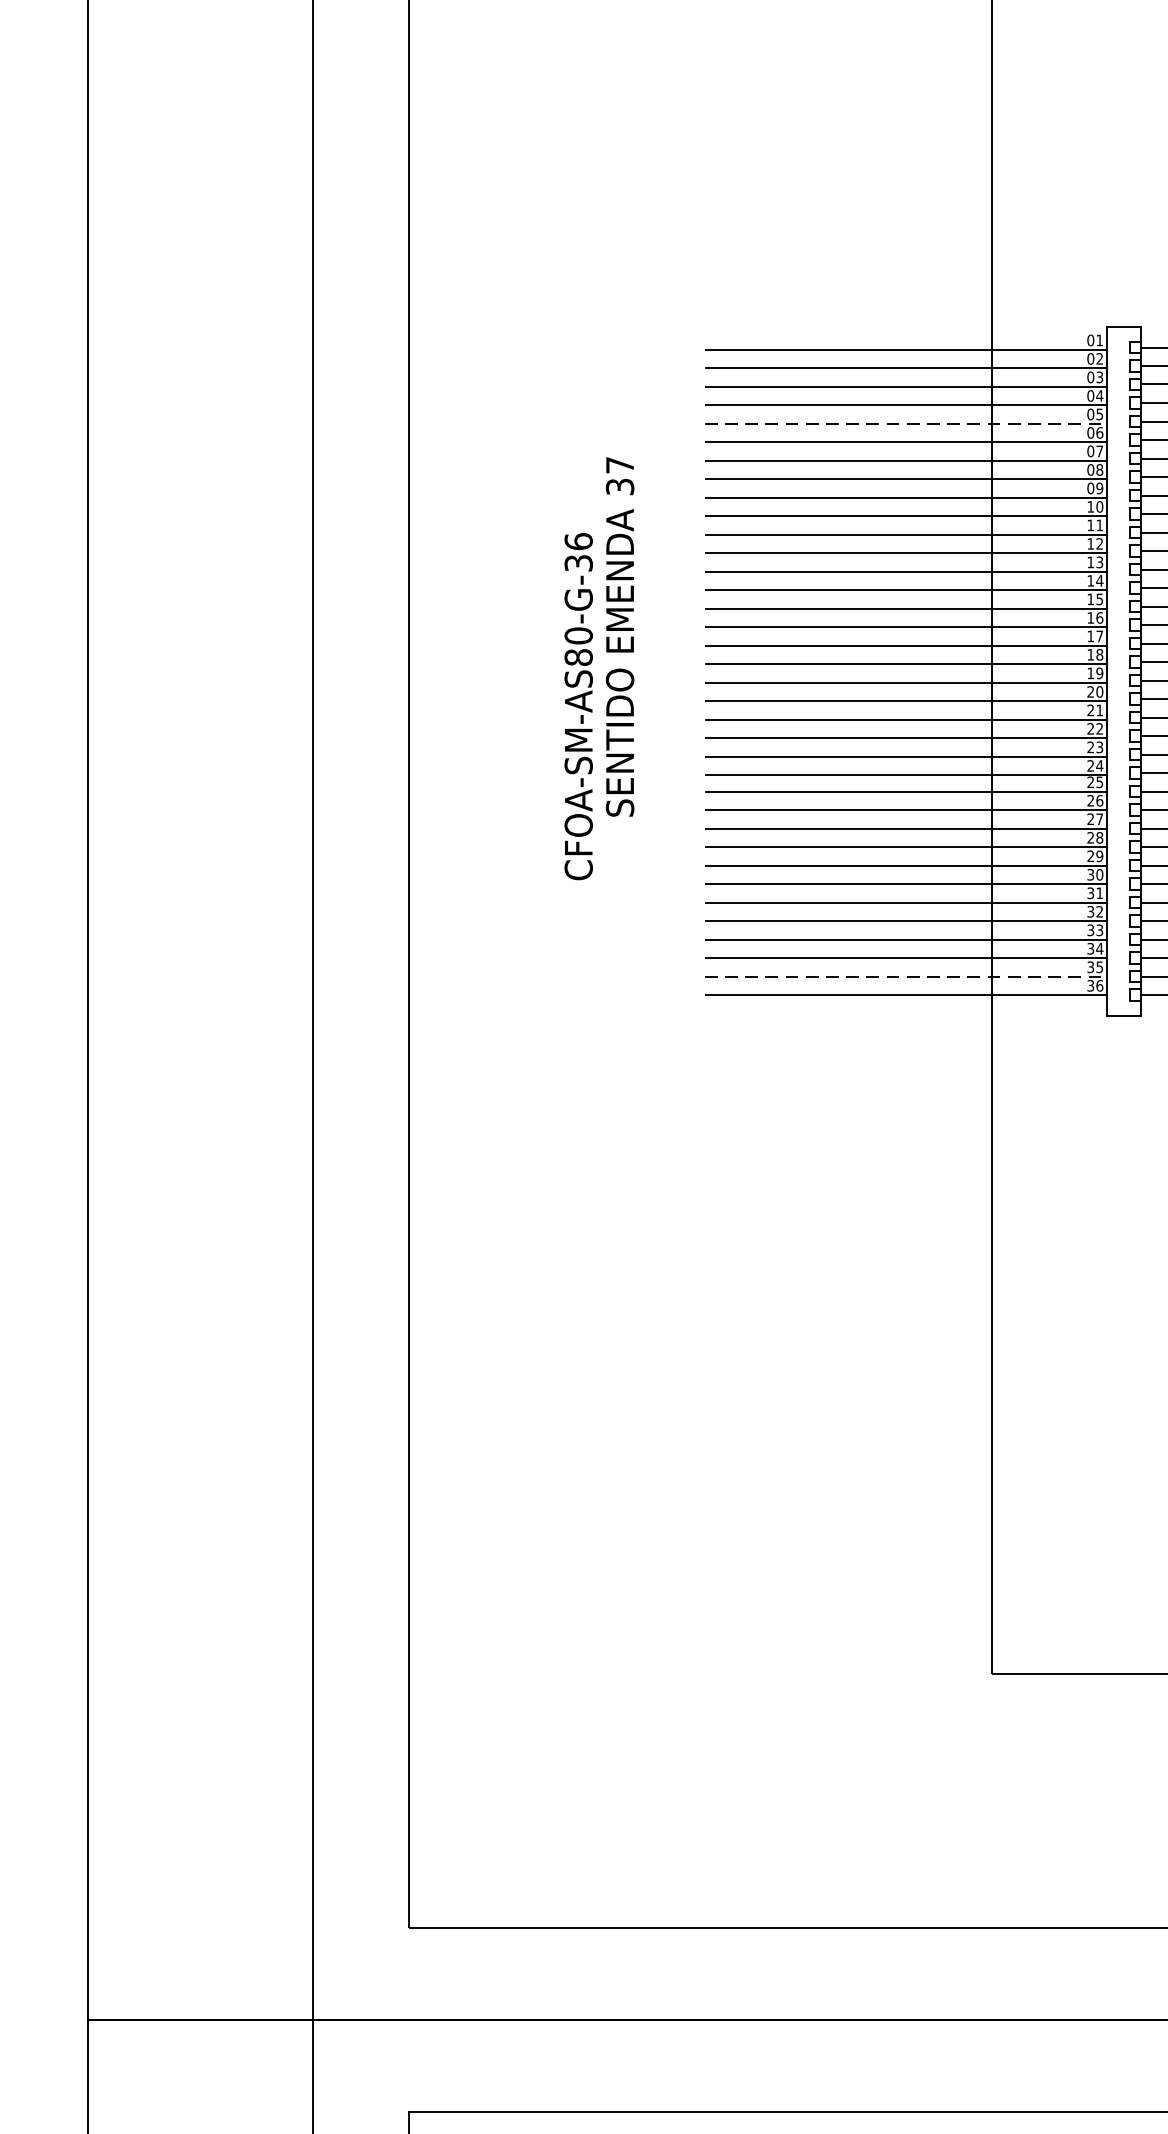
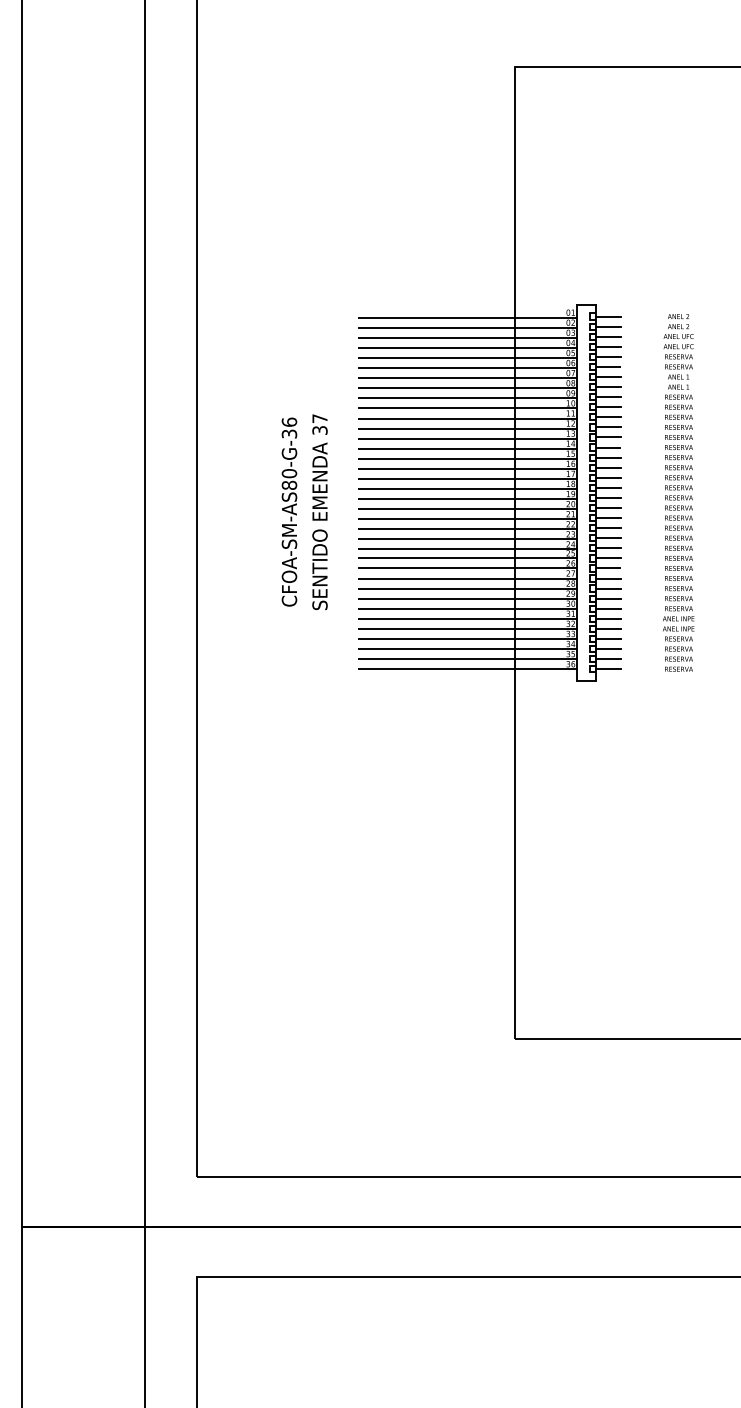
line: (905, 424) -> (467, 358), dashed -> solid
text: (619, 637) -> (319, 512), moved
line: (905, 977) -> (467, 659), dashed -> solid

